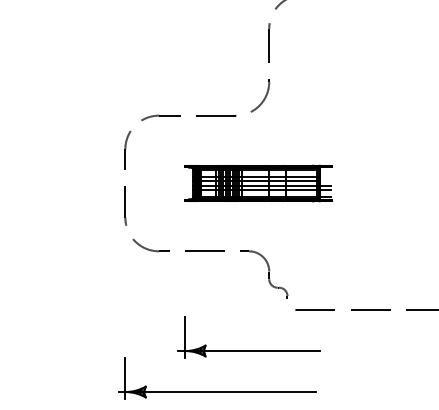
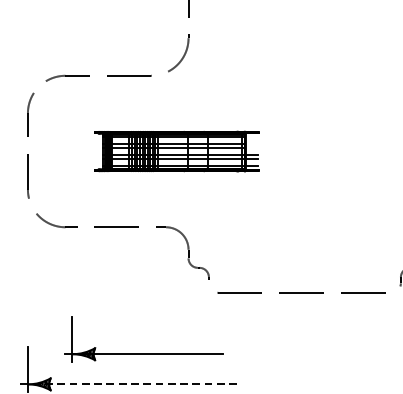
part: (248, 350) -> (143, 353), moved
line: (217, 392) -> (130, 384), solid -> dashed

